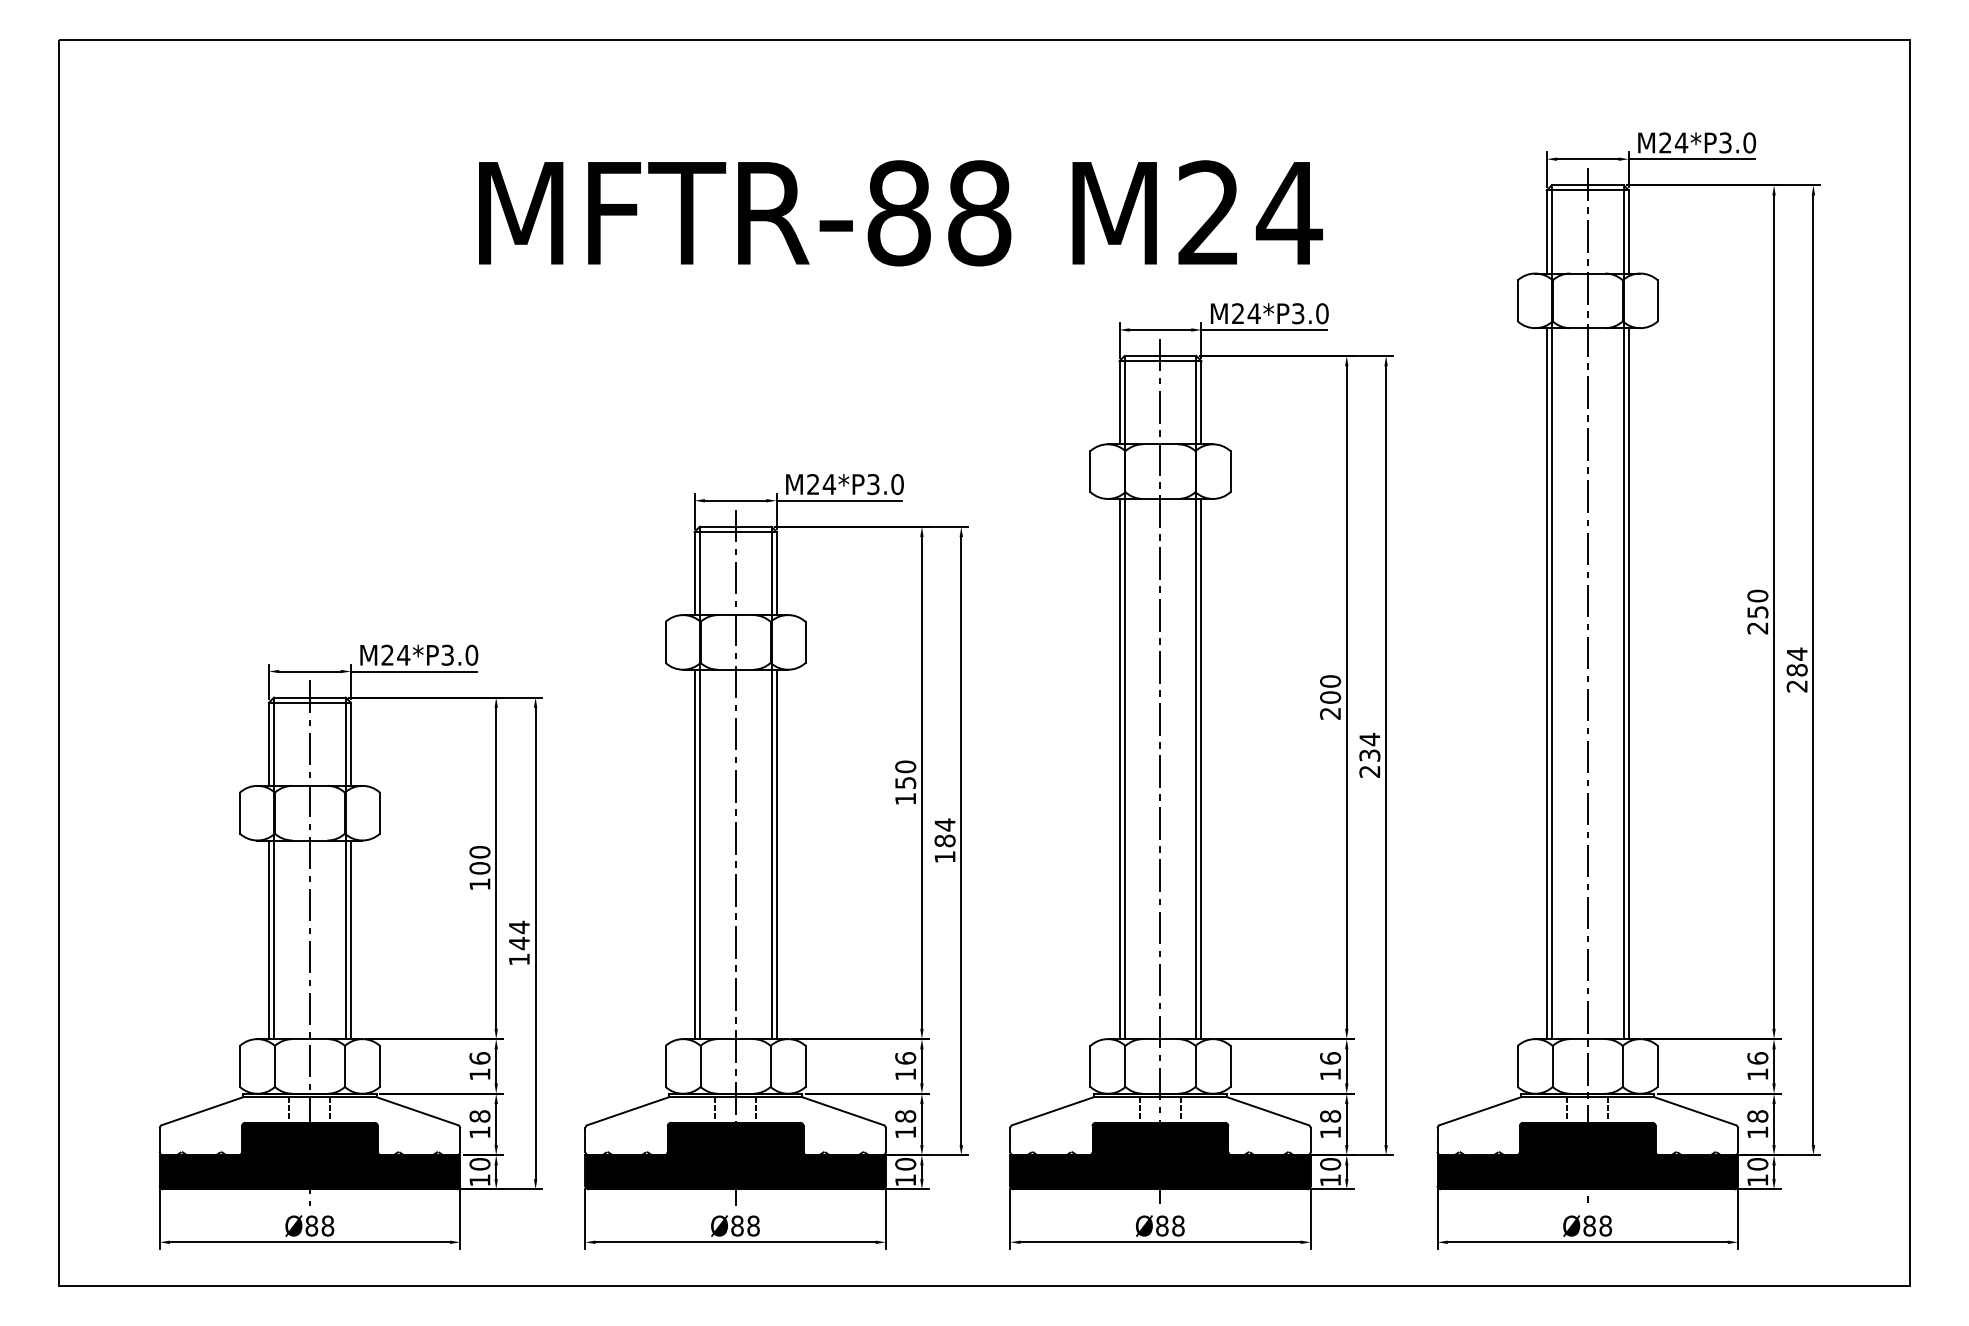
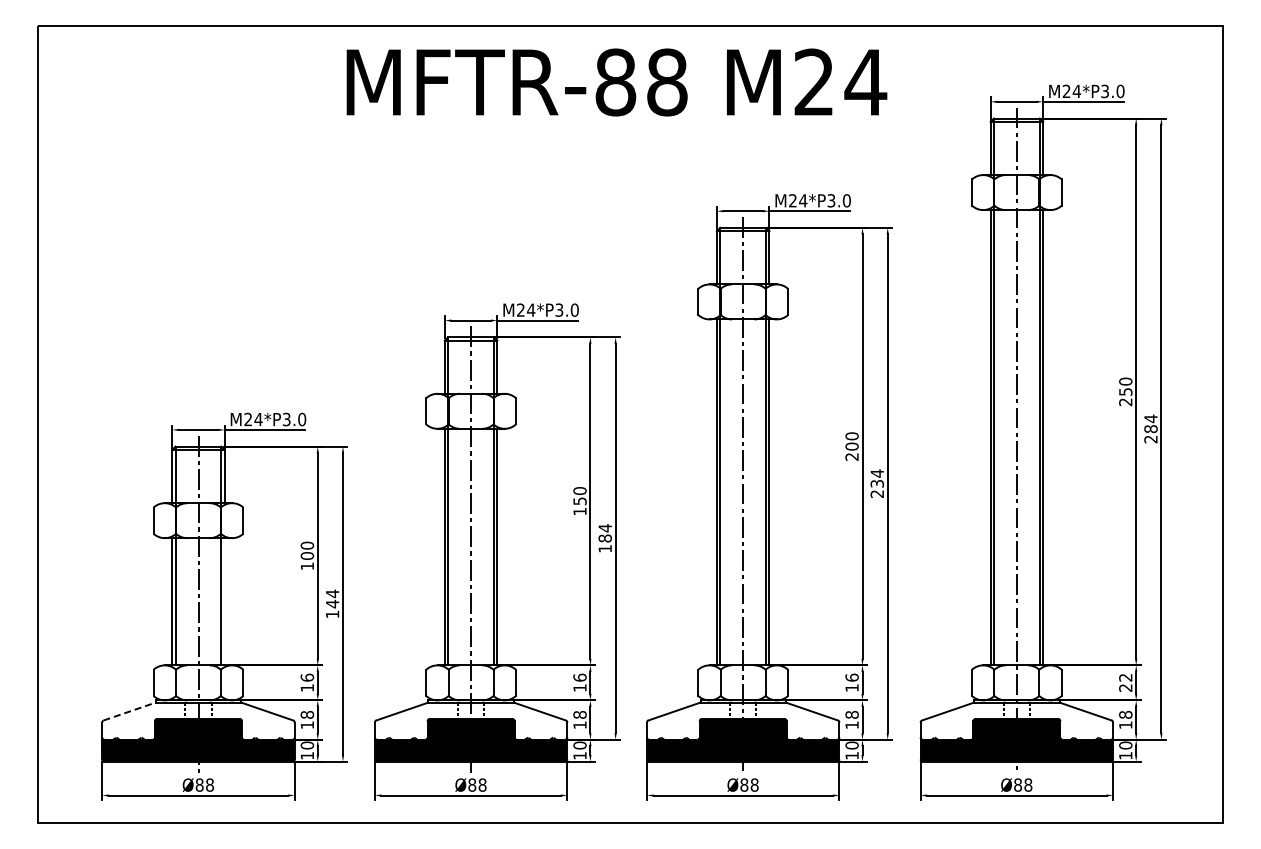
text: (900, 213) -> (616, 82), moved
line: (350, 939) -> (224, 601), removed
text: (1757, 1065) -> (1125, 682), 16 -> 22
line: (202, 1111) -> (129, 711), solid -> dashed

